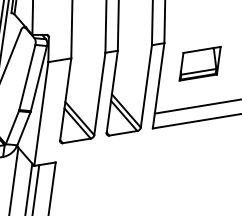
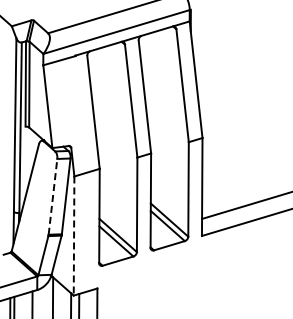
part: (199, 63) -> (245, 155), removed
line: (27, 77) -> (53, 196), solid -> dashed
line: (41, 114) -> (74, 236), solid -> dashed

